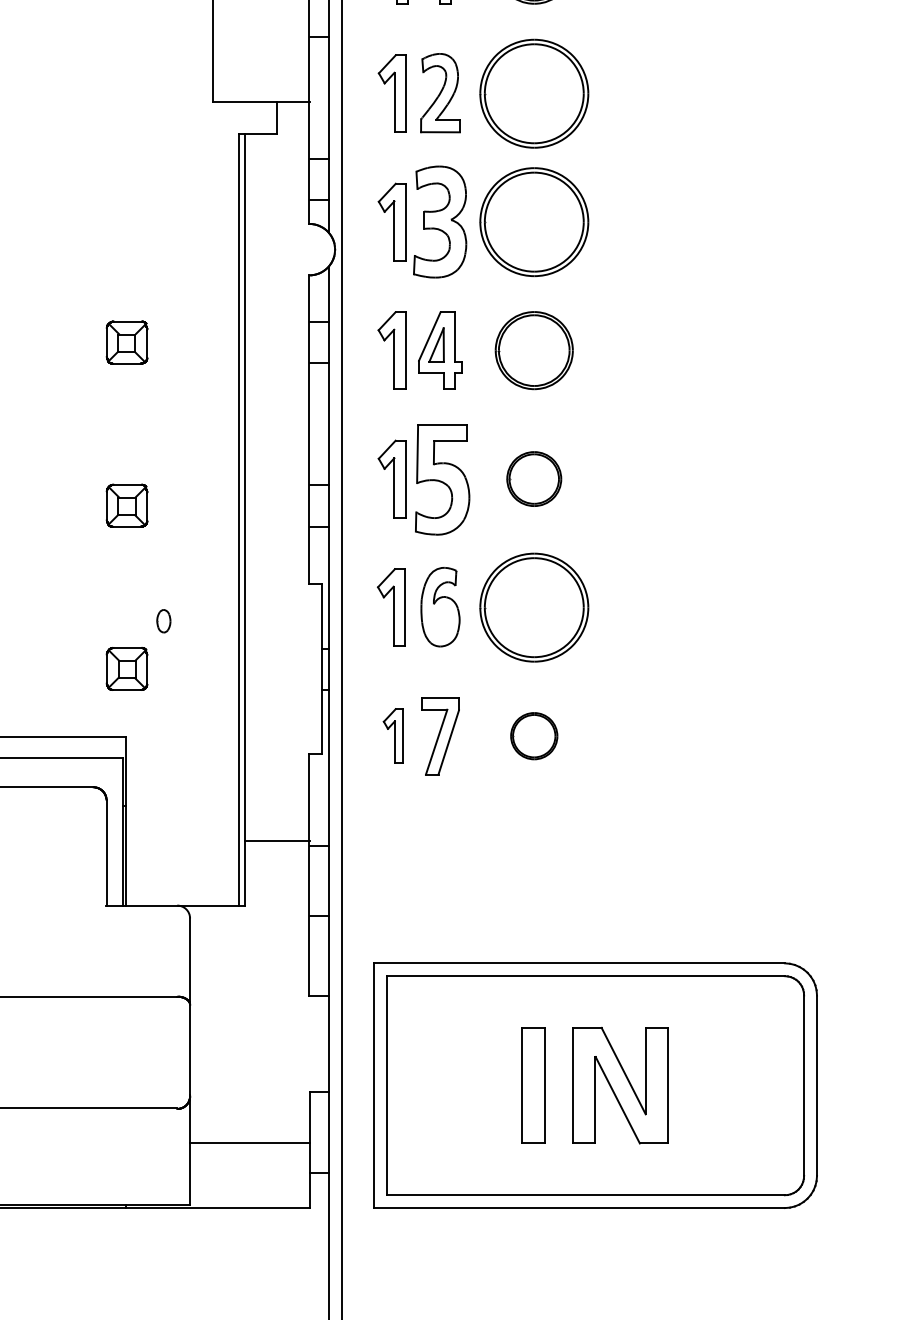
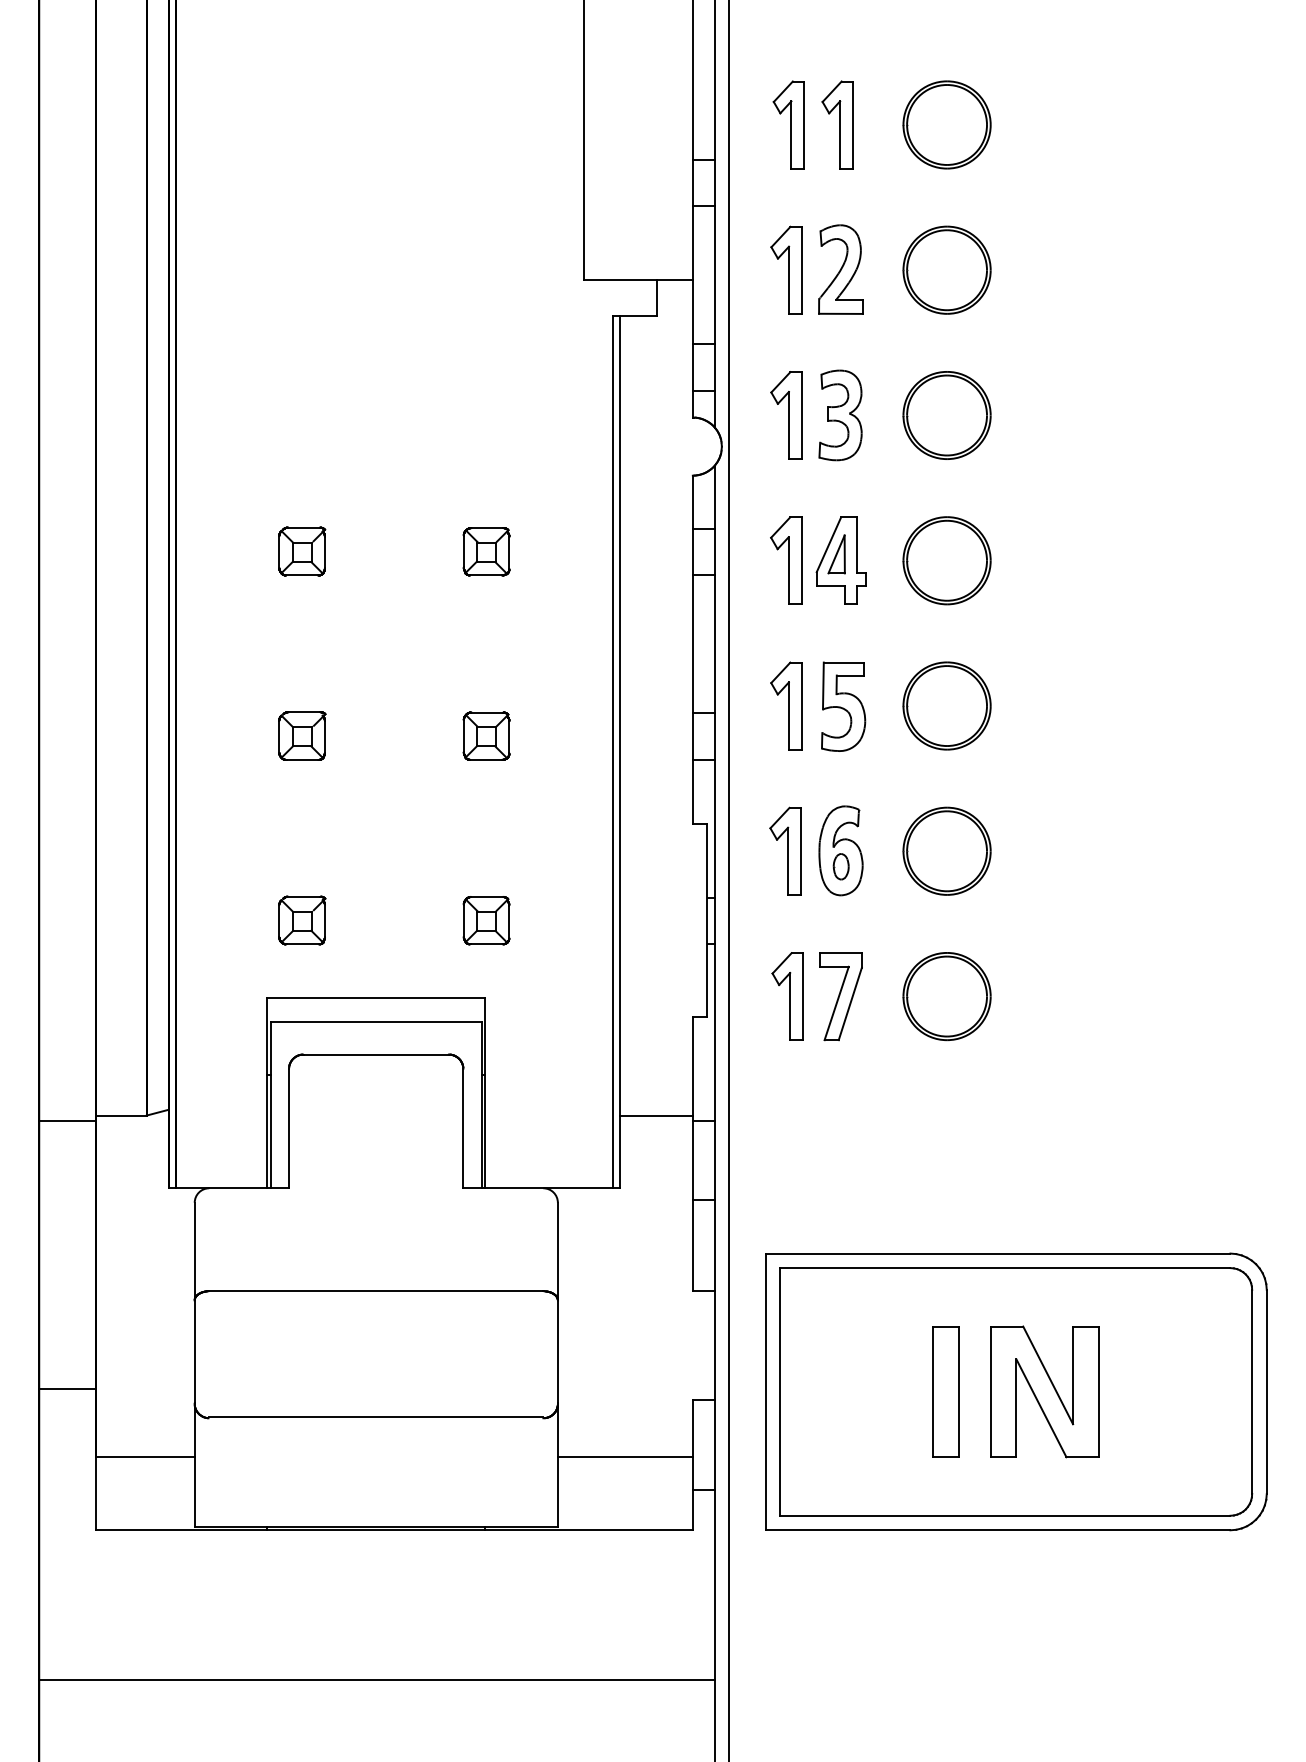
part: (533, 93) -> (946, 269), size x0.71
part: (440, 222) -> (840, 415), size x0.71
part: (533, 222) -> (946, 415), size x0.71
part: (533, 478) -> (946, 705), size x1.43
part: (442, 479) -> (843, 706), size x0.71
part: (533, 606) -> (946, 850), size x0.71
part: (163, 621) -> (840, 866), moved
part: (393, 735) -> (787, 996), size x1.43
part: (533, 735) -> (946, 996), size x1.67

